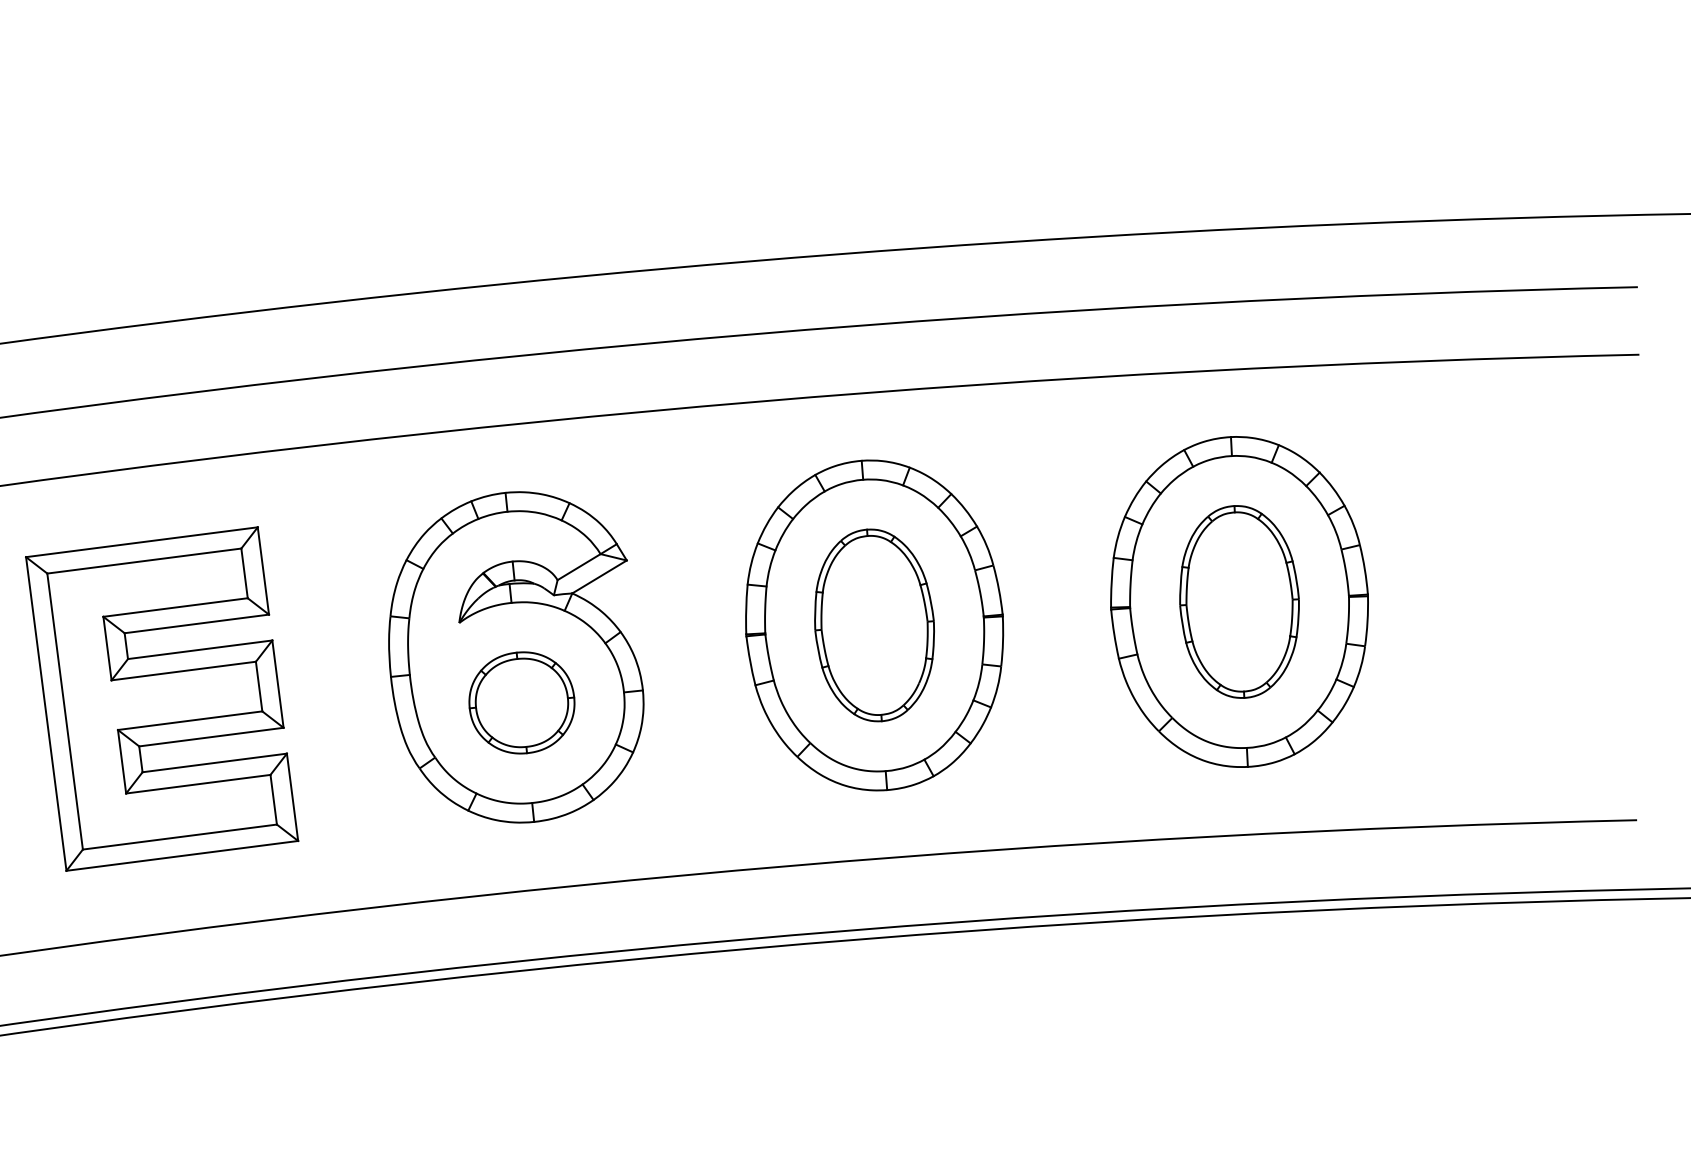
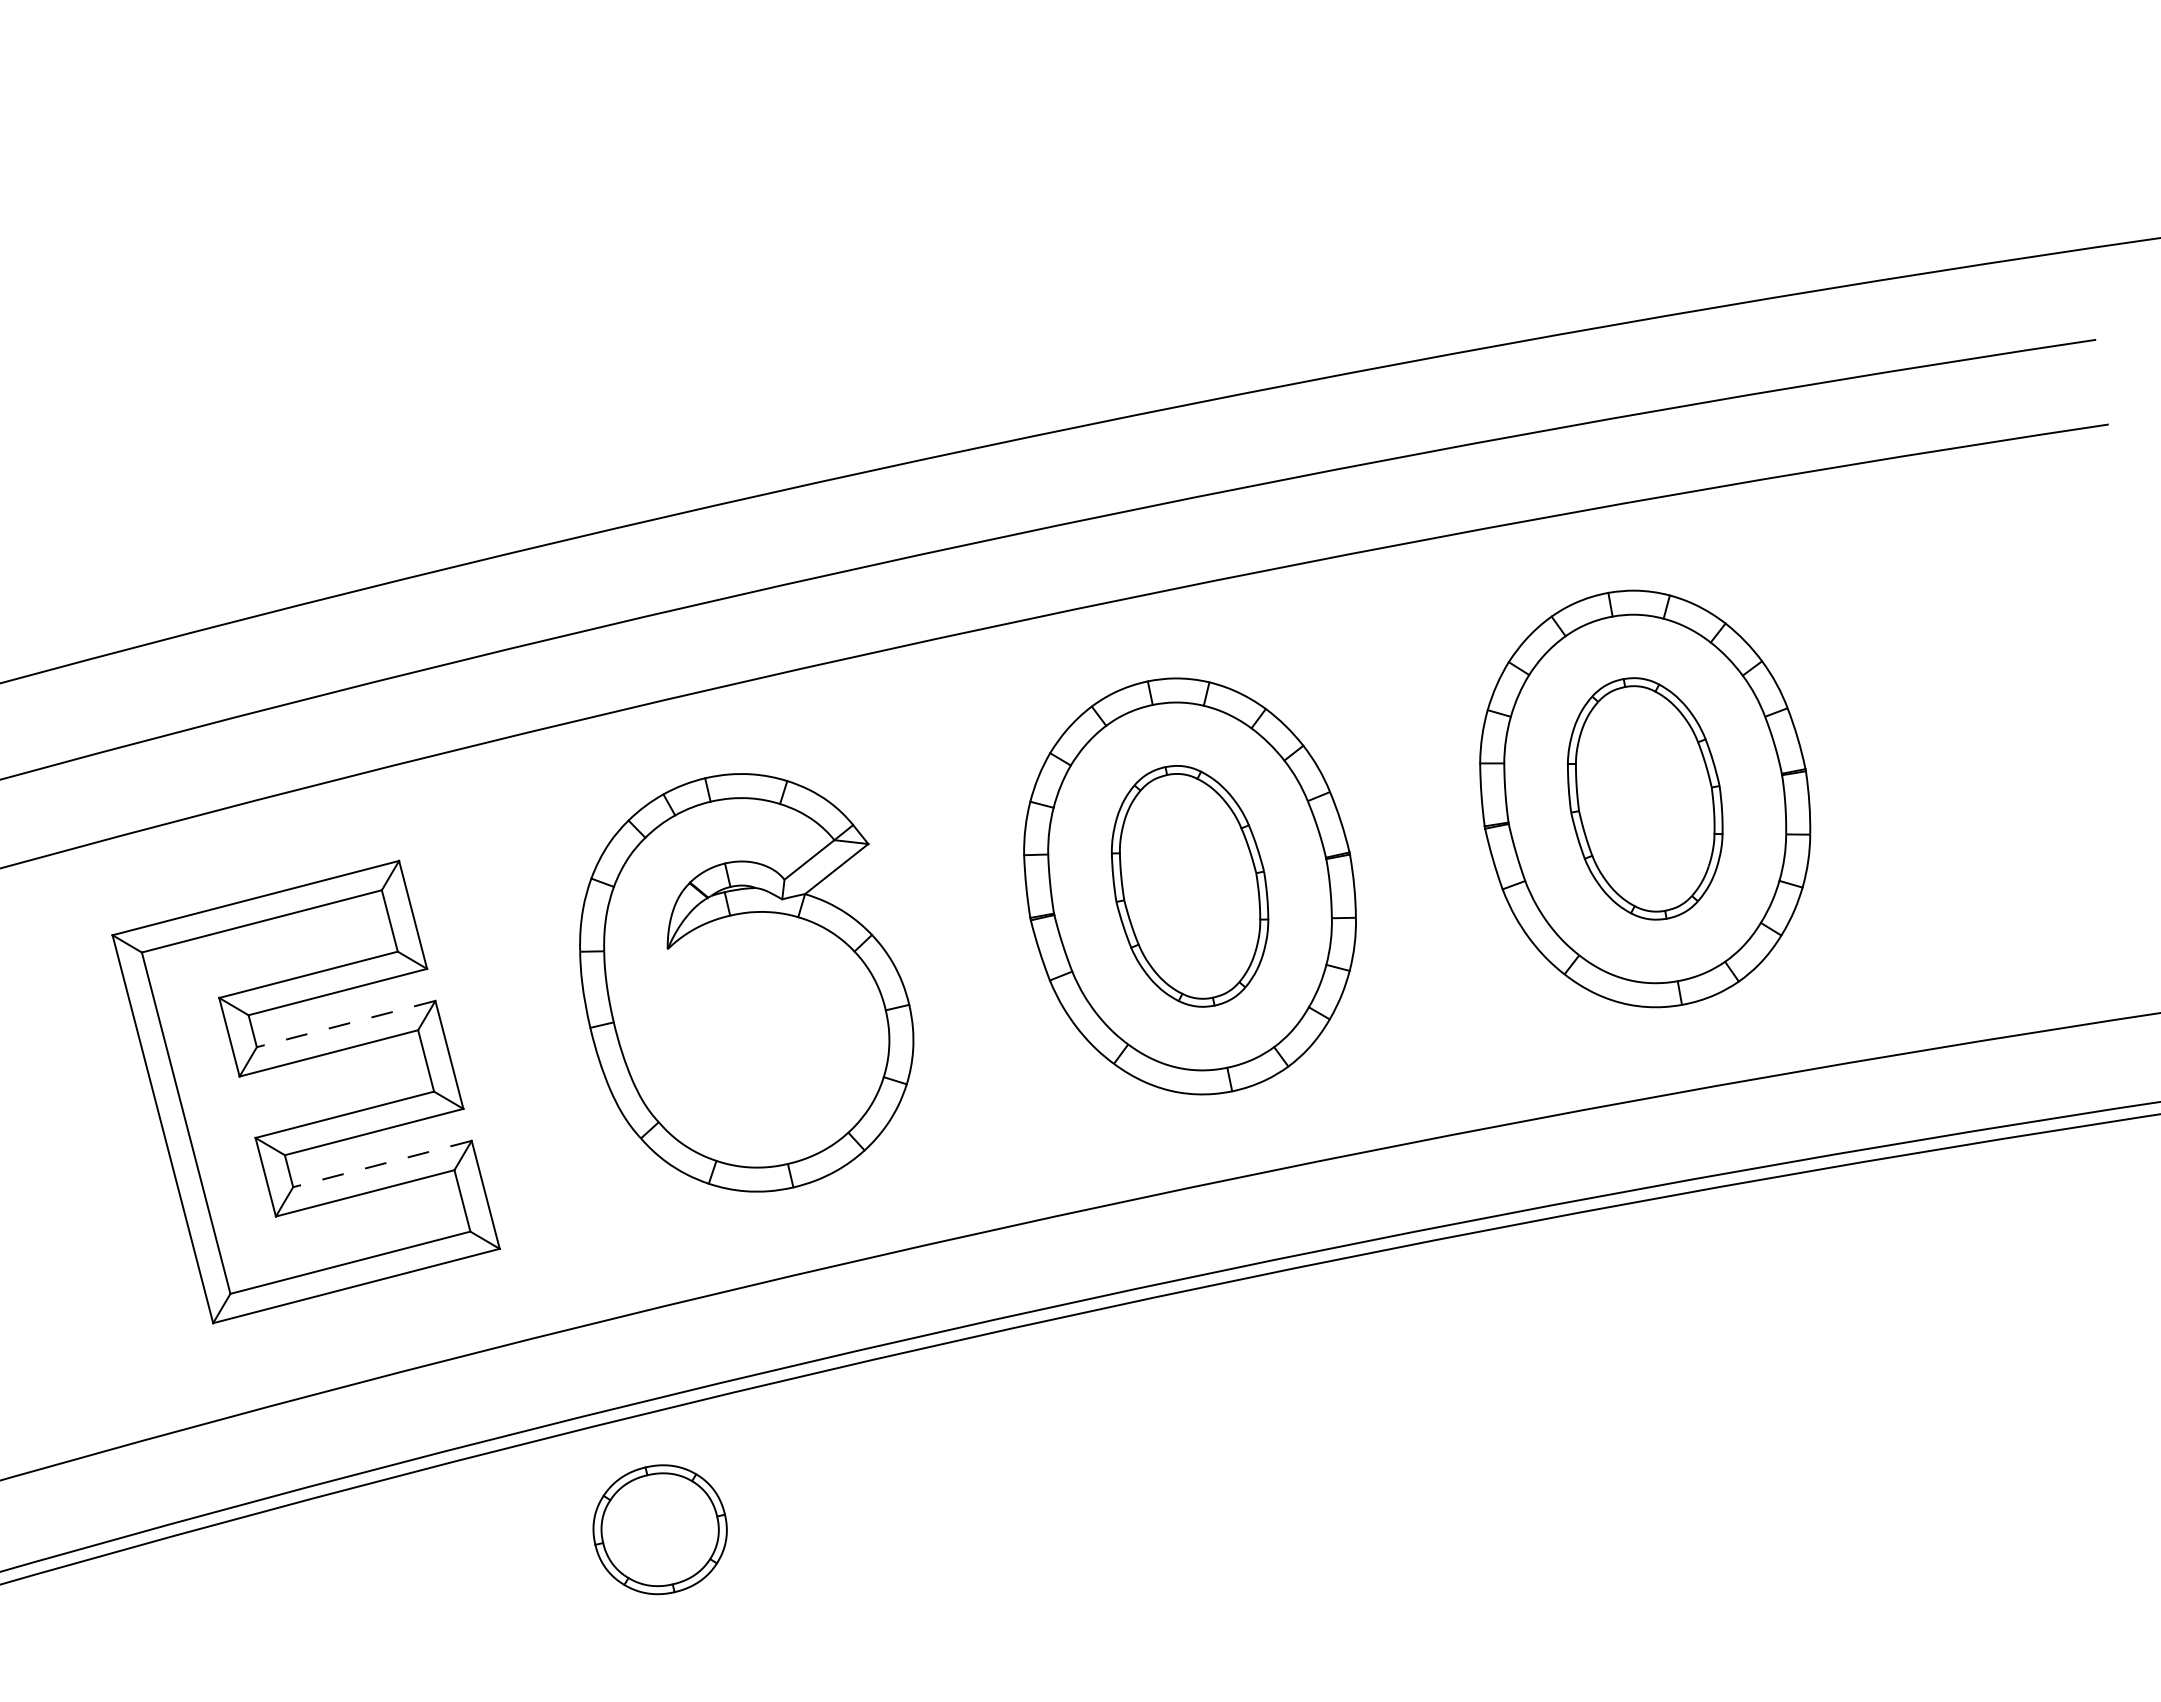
line: (199, 650) -> (345, 1024), solid -> dashed
part: (521, 702) -> (659, 1529), moved
line: (213, 763) -> (381, 1164), solid -> dashed

